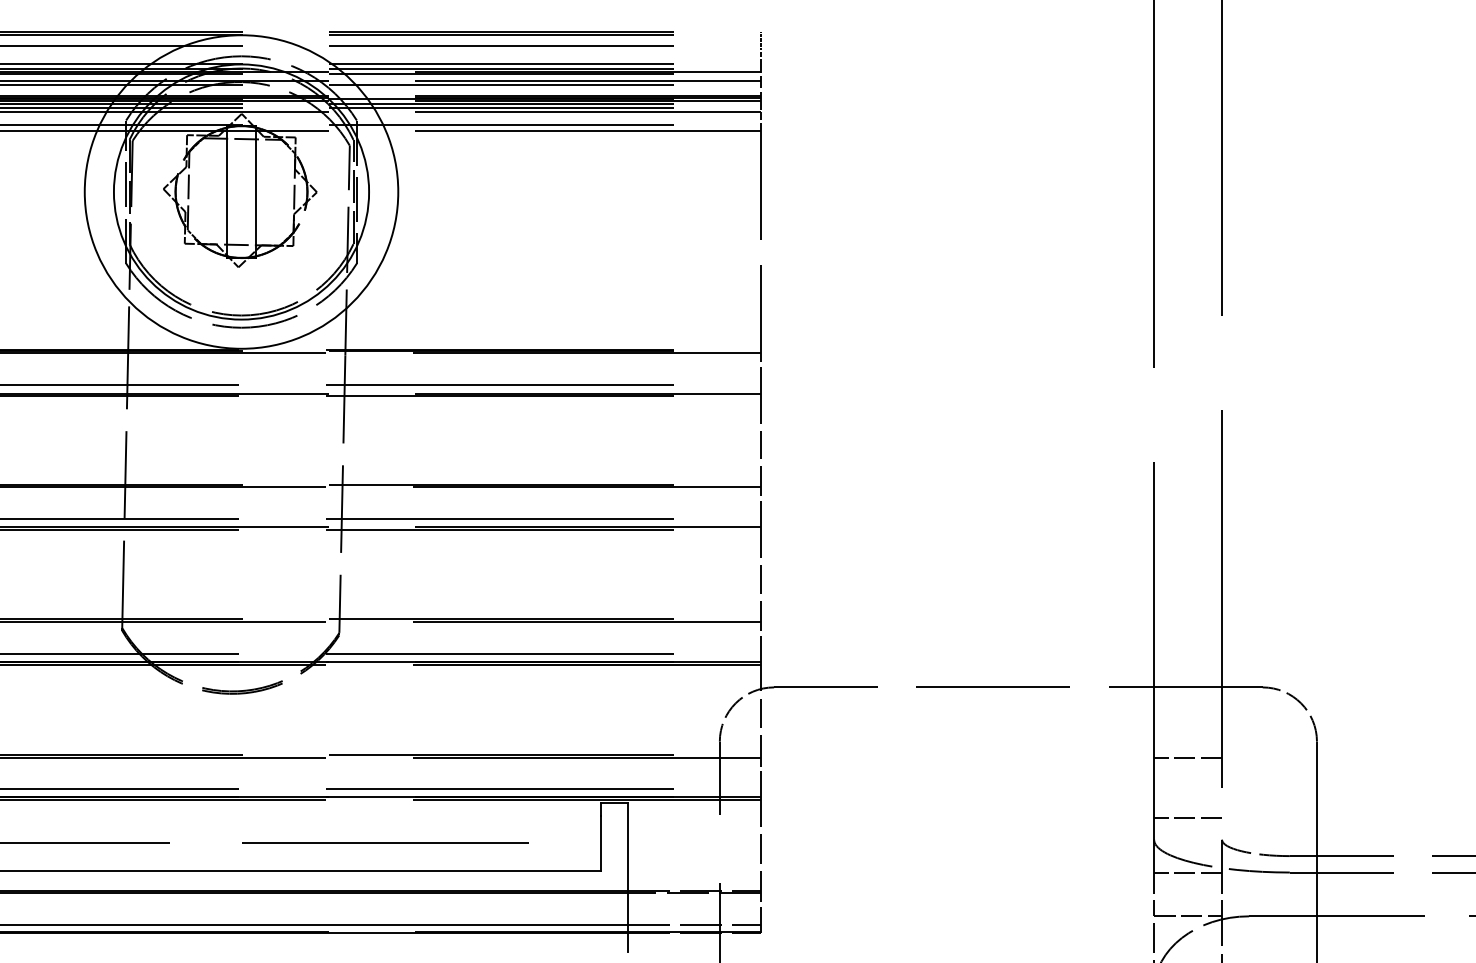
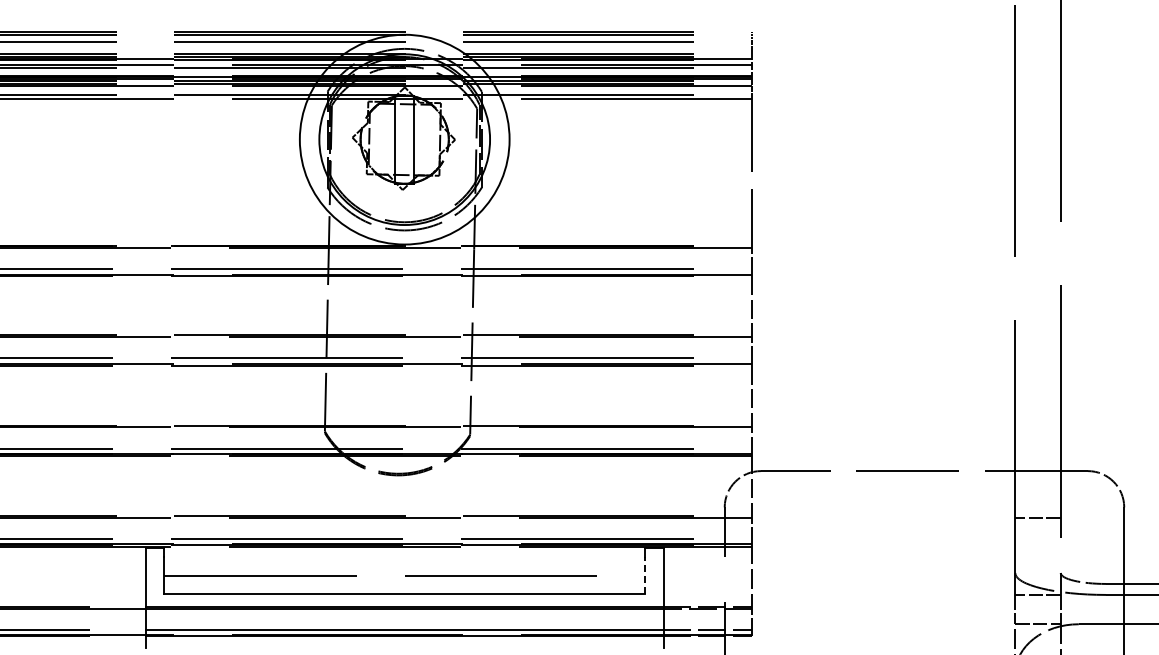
line: (1187, 818) -> (1037, 558), removed
line: (601, 843) -> (645, 575), solid -> dashed

